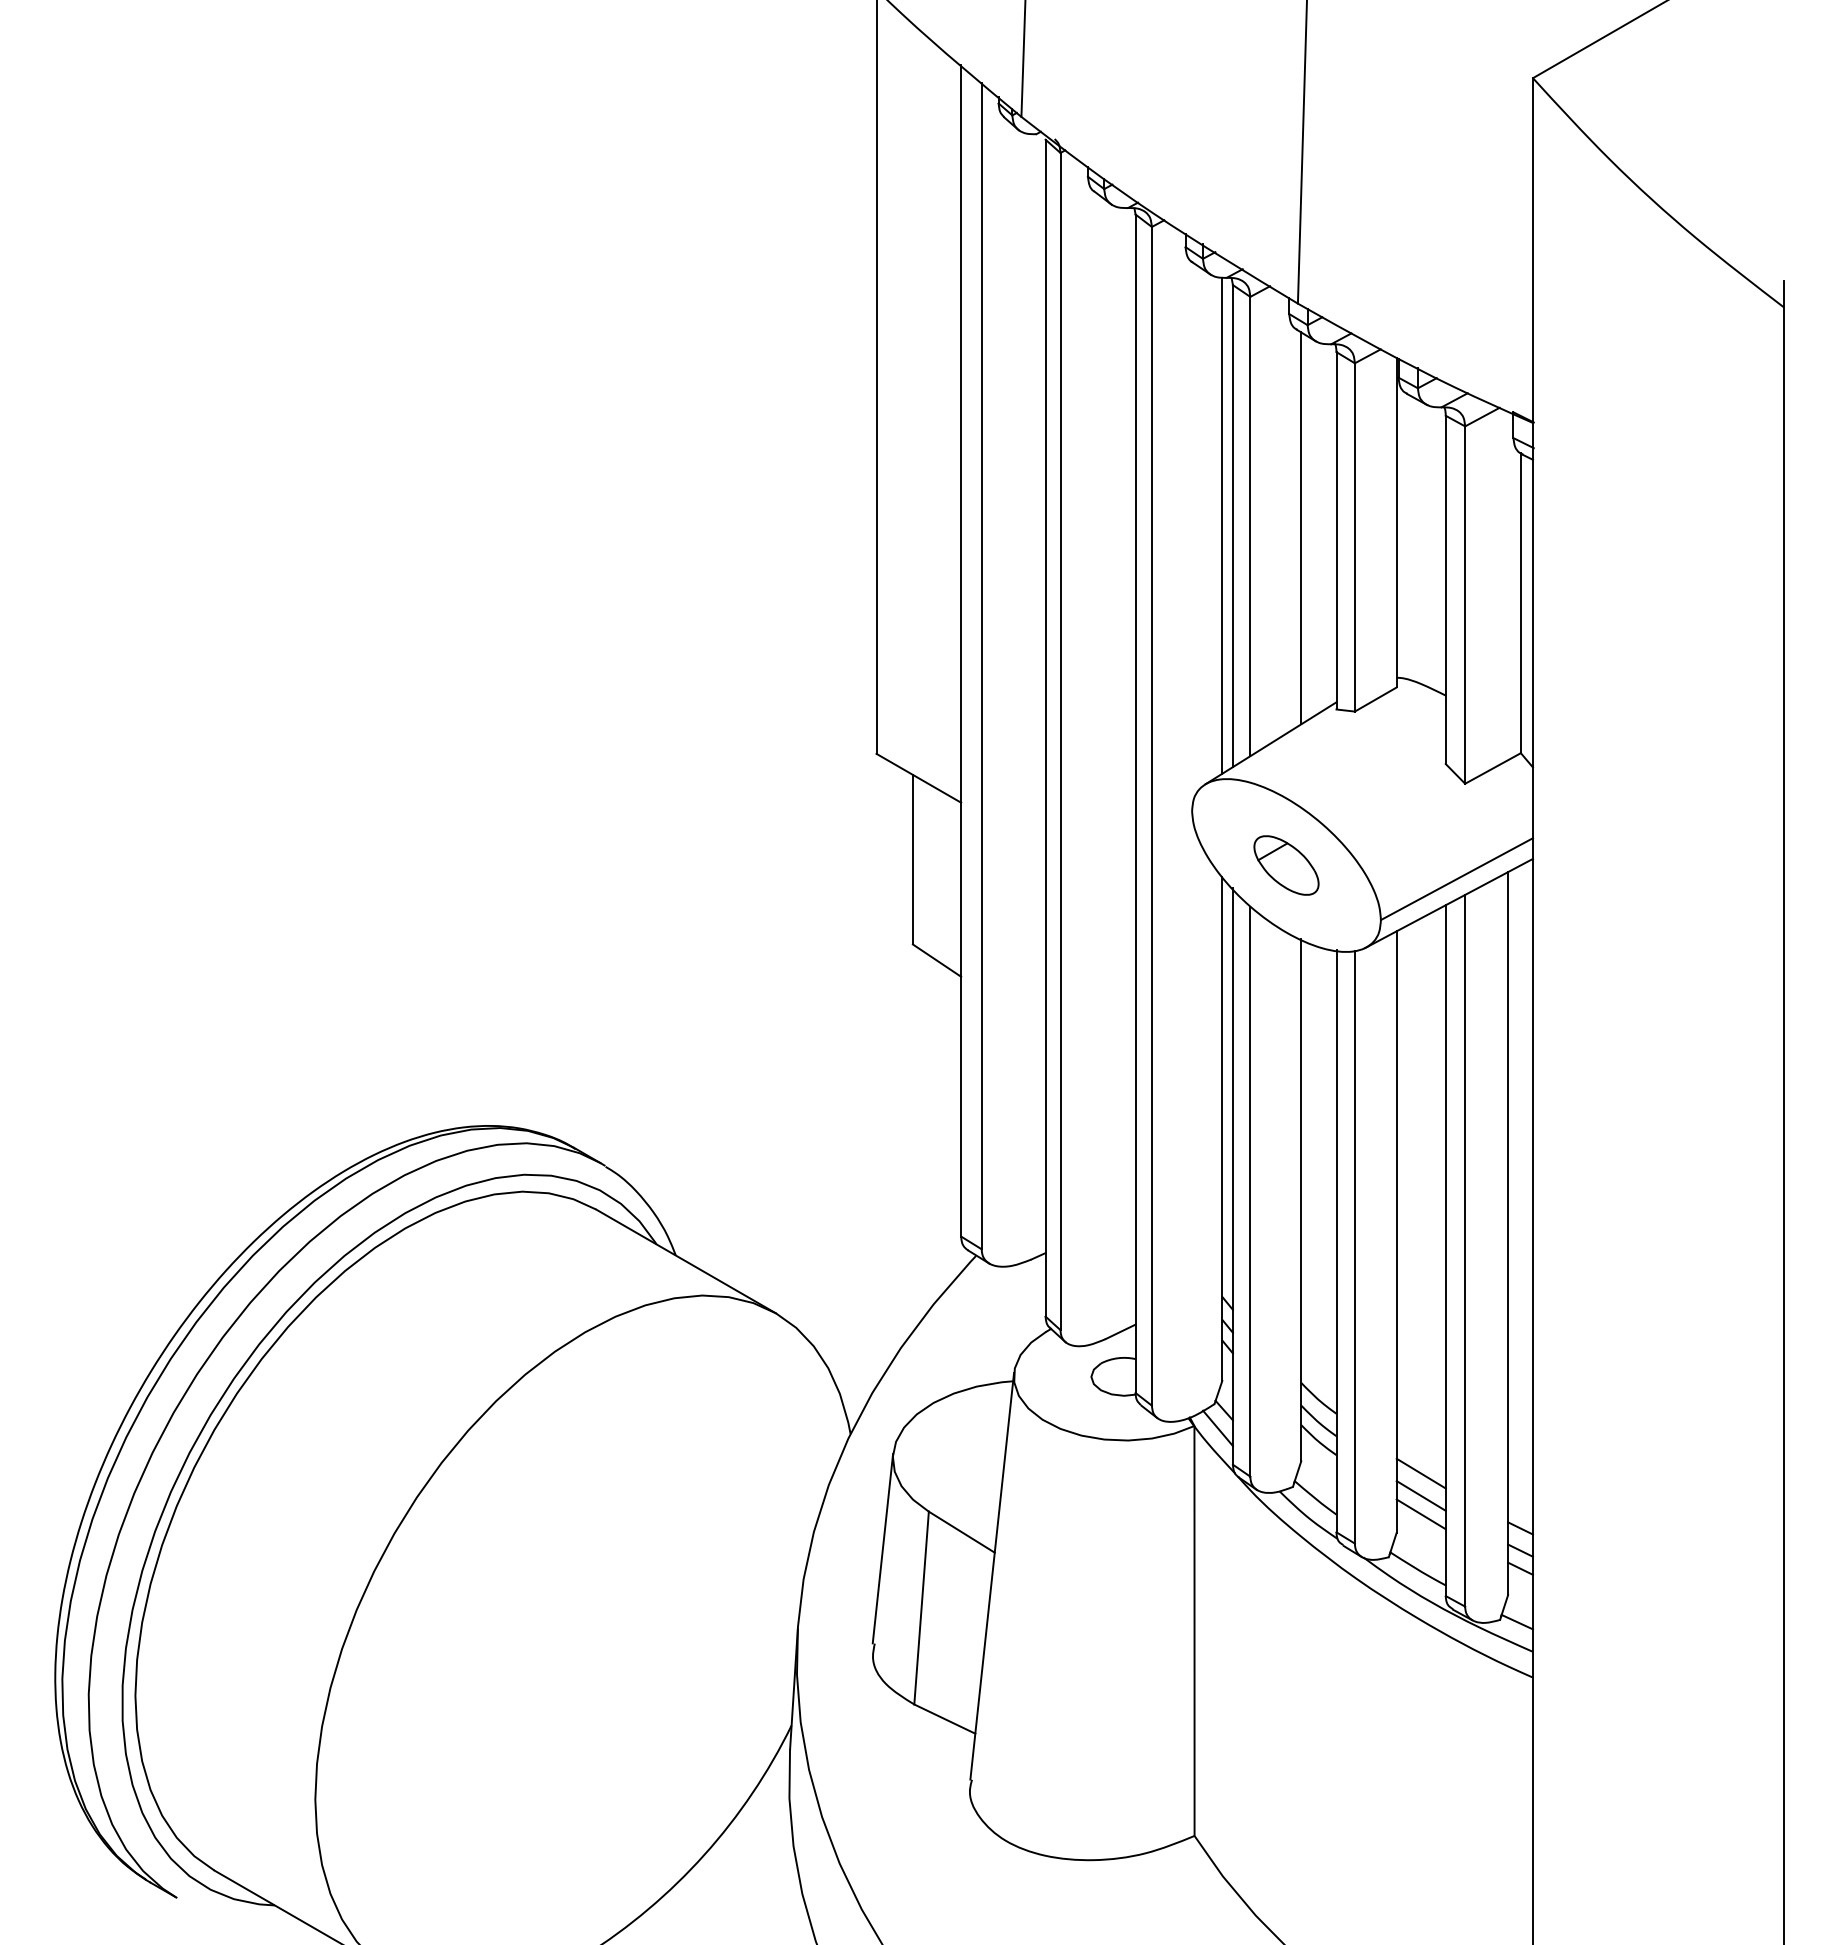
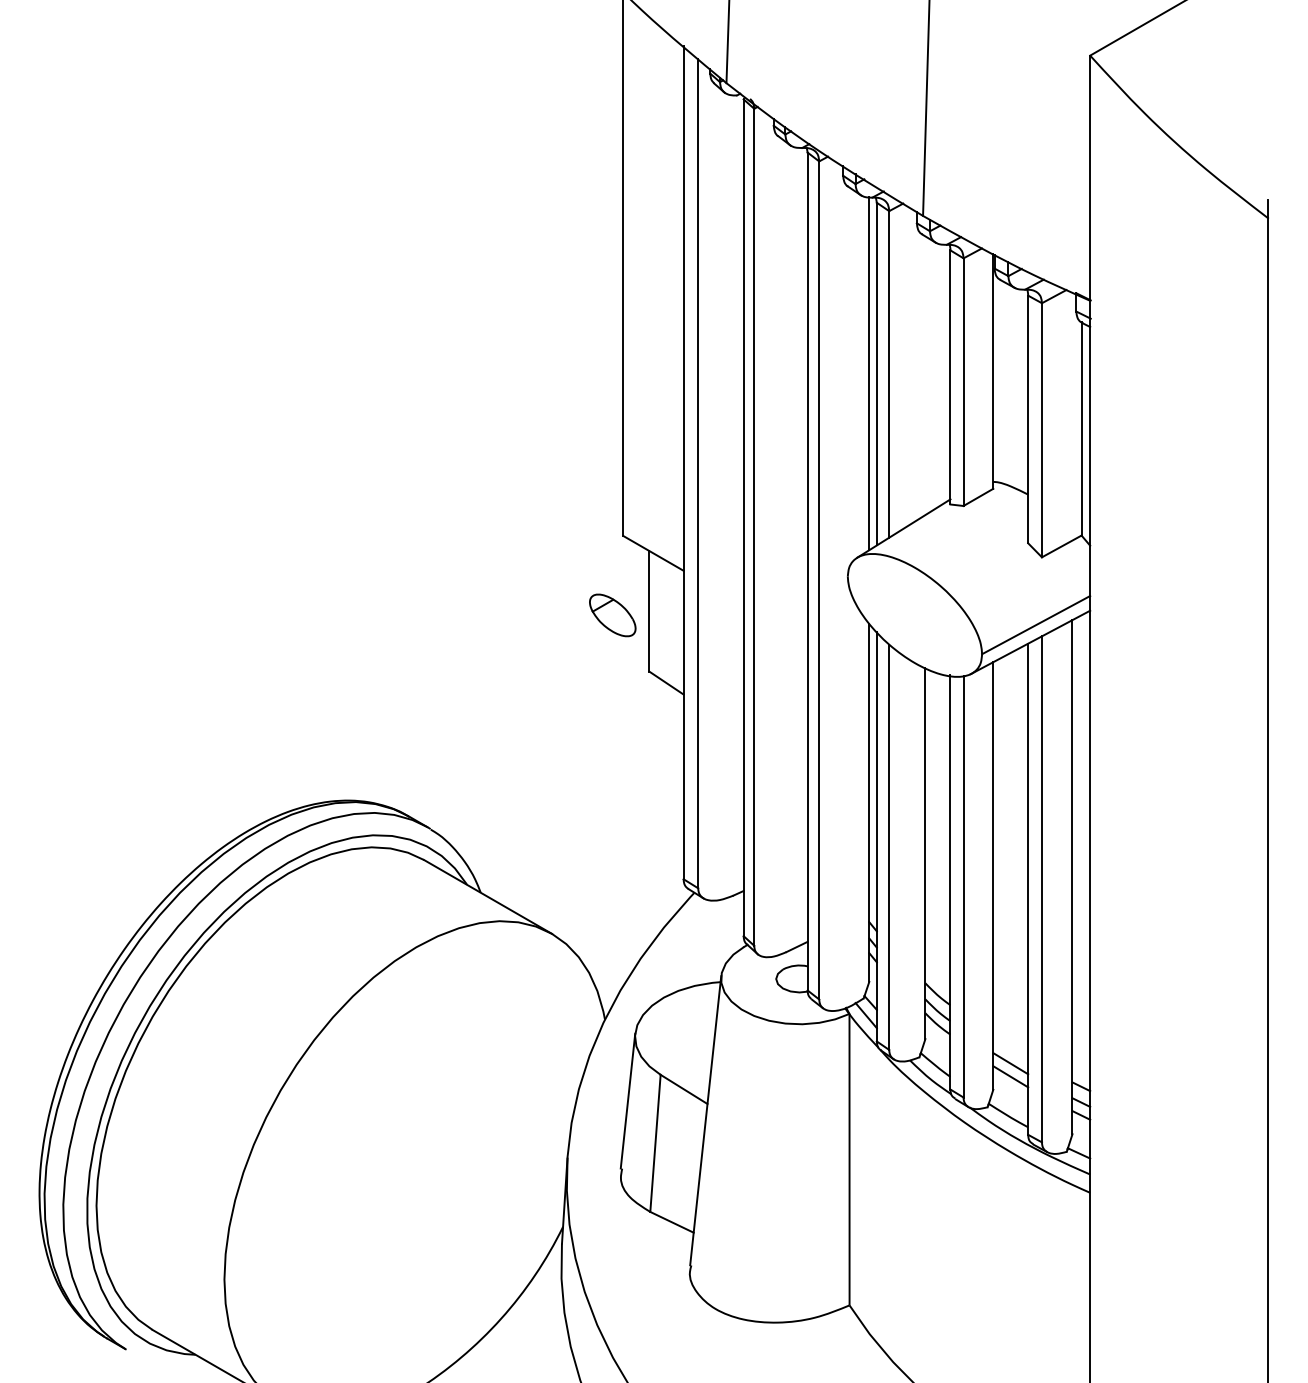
line: (1301, 528) -> (925, 375), removed
part: (1286, 865) -> (612, 615), moved
line: (1420, 1473) -> (1010, 1047), removed

